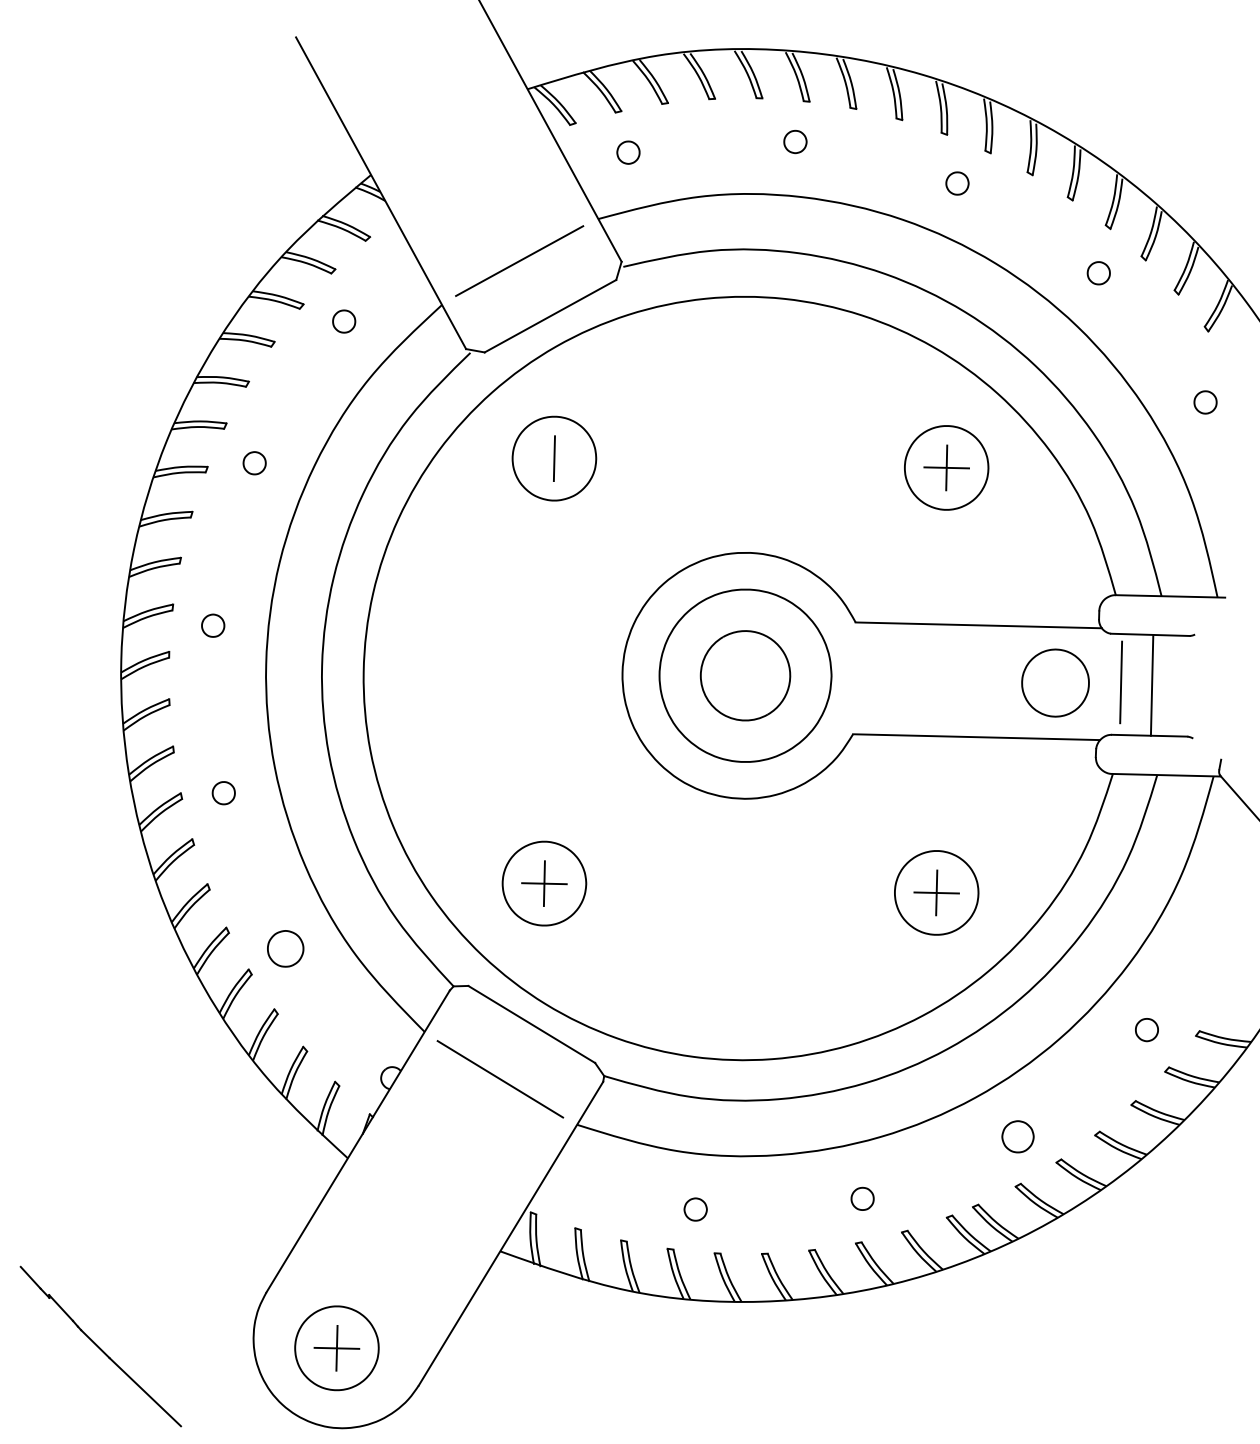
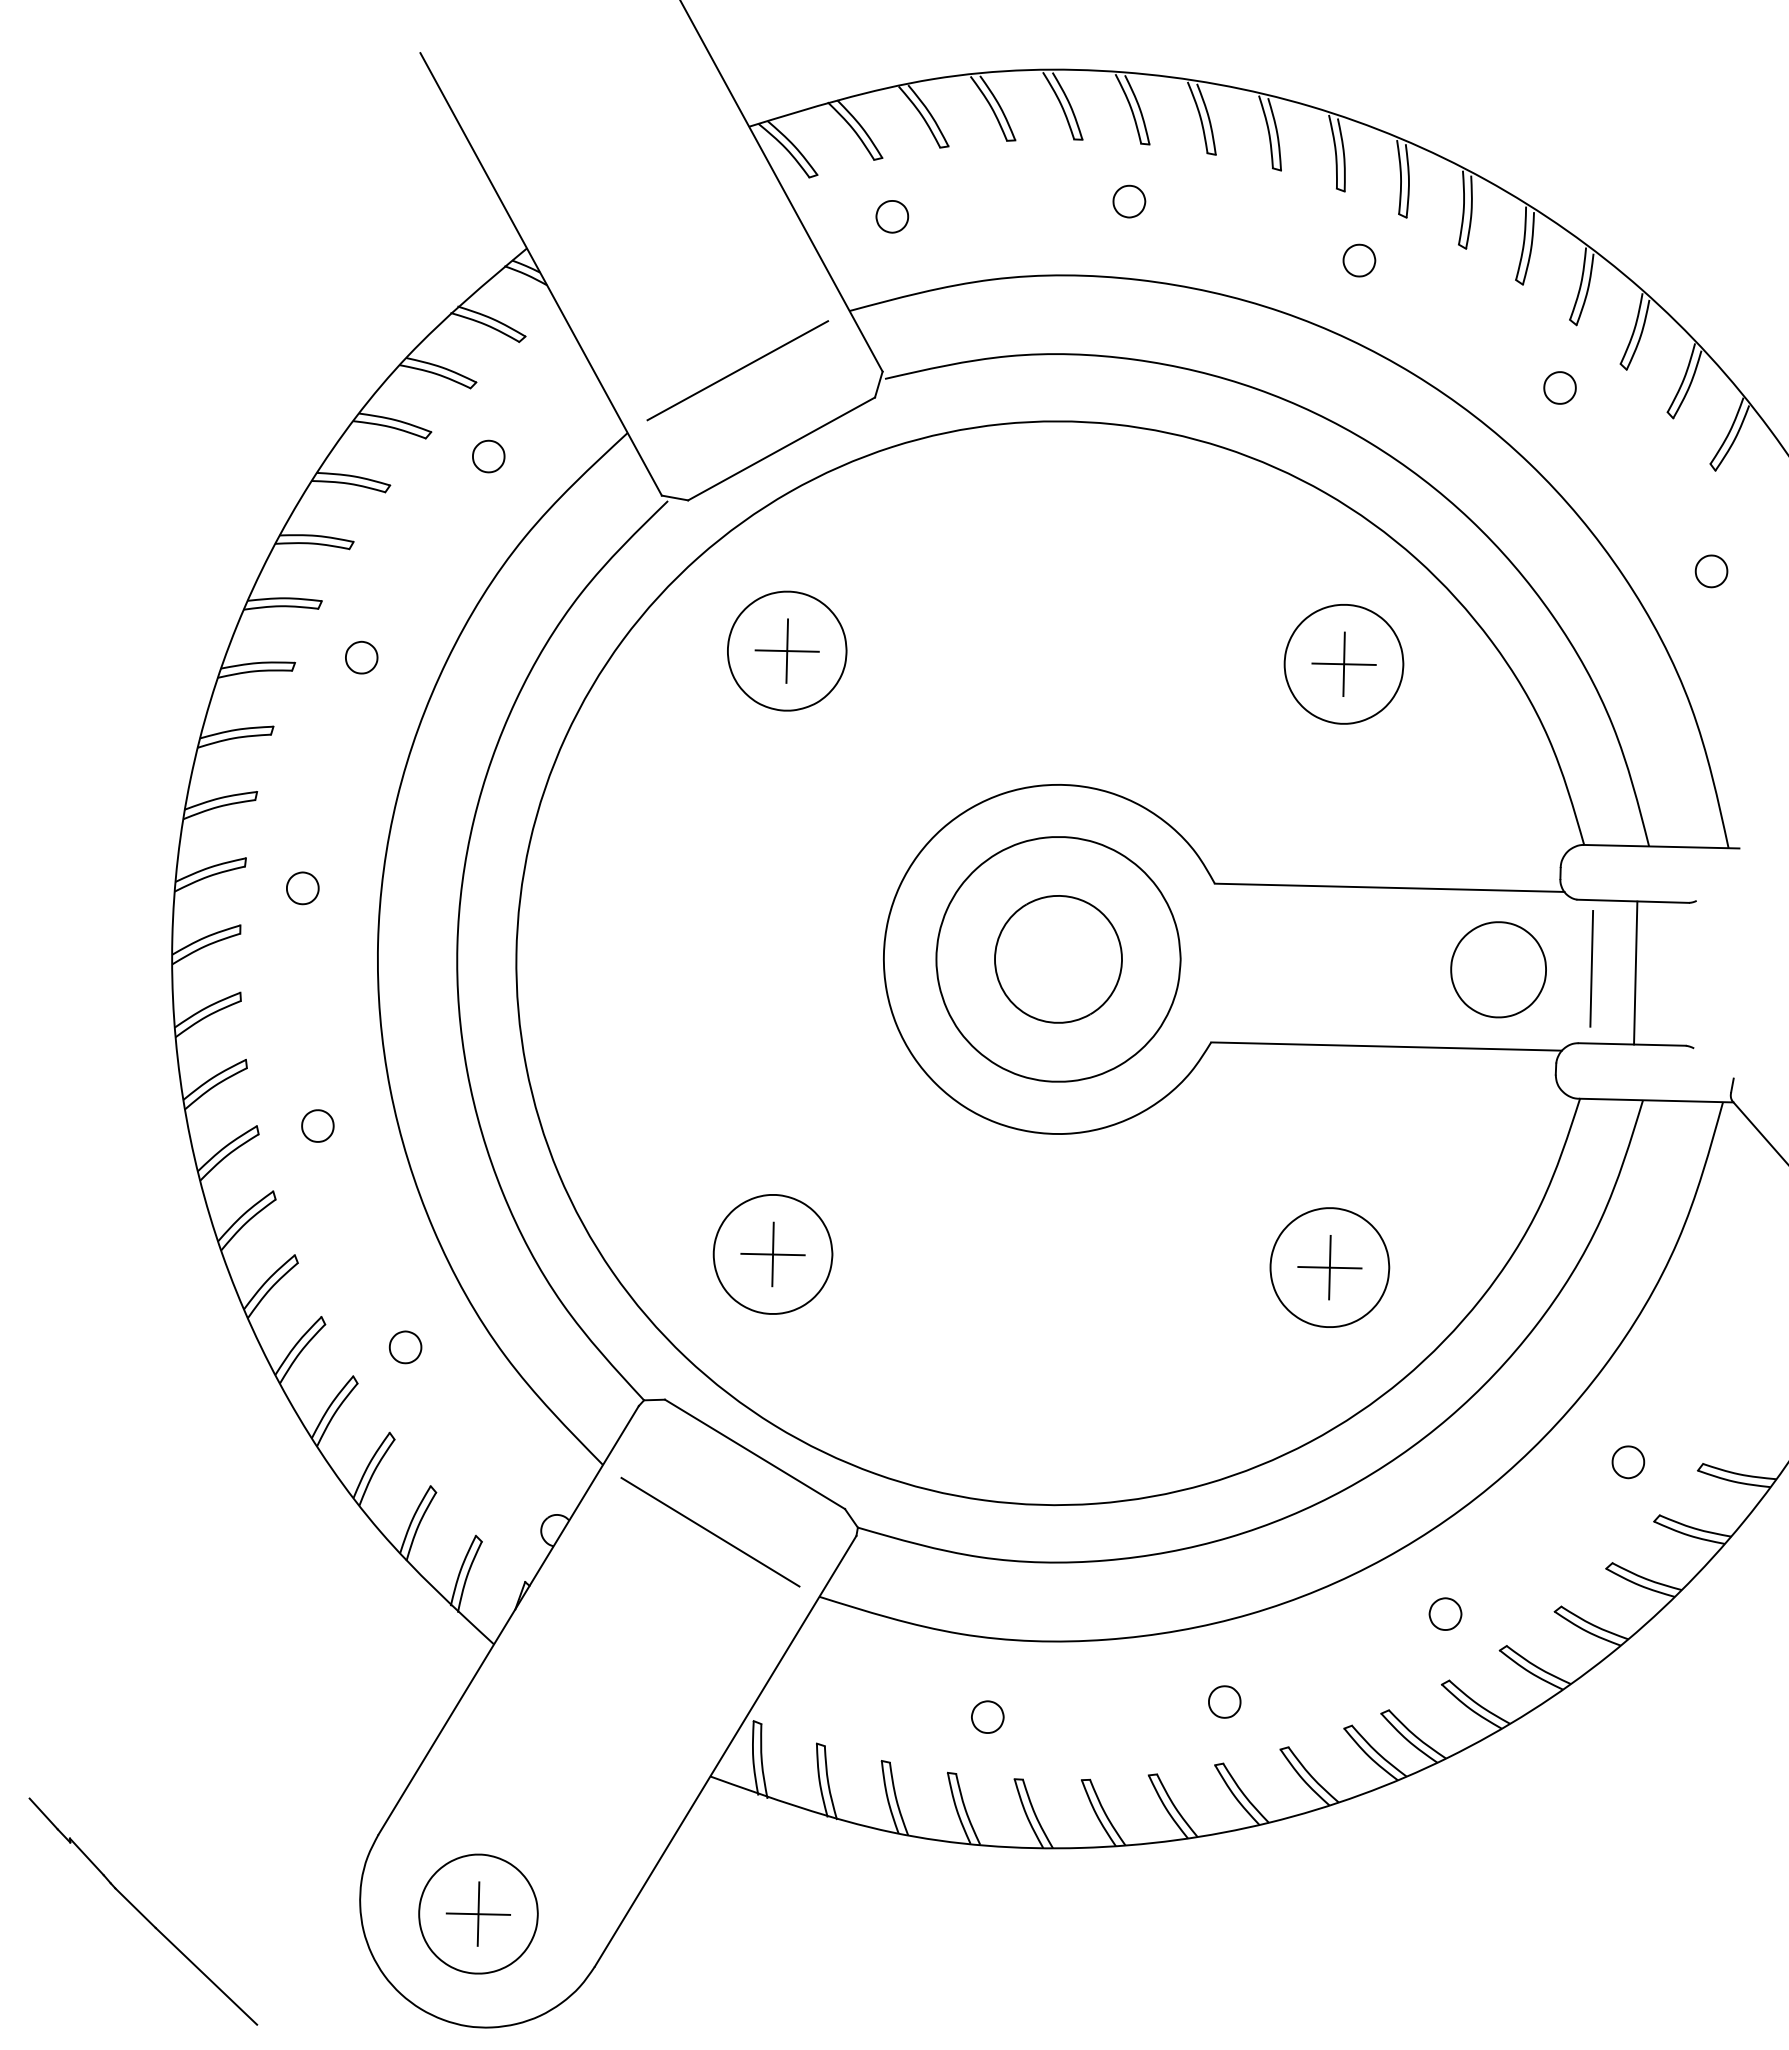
line: (554, 458) -> (787, 650), added
part: (285, 949) -> (405, 1347), size x0.62
part: (1018, 1137) -> (1446, 1614), size x0.71

